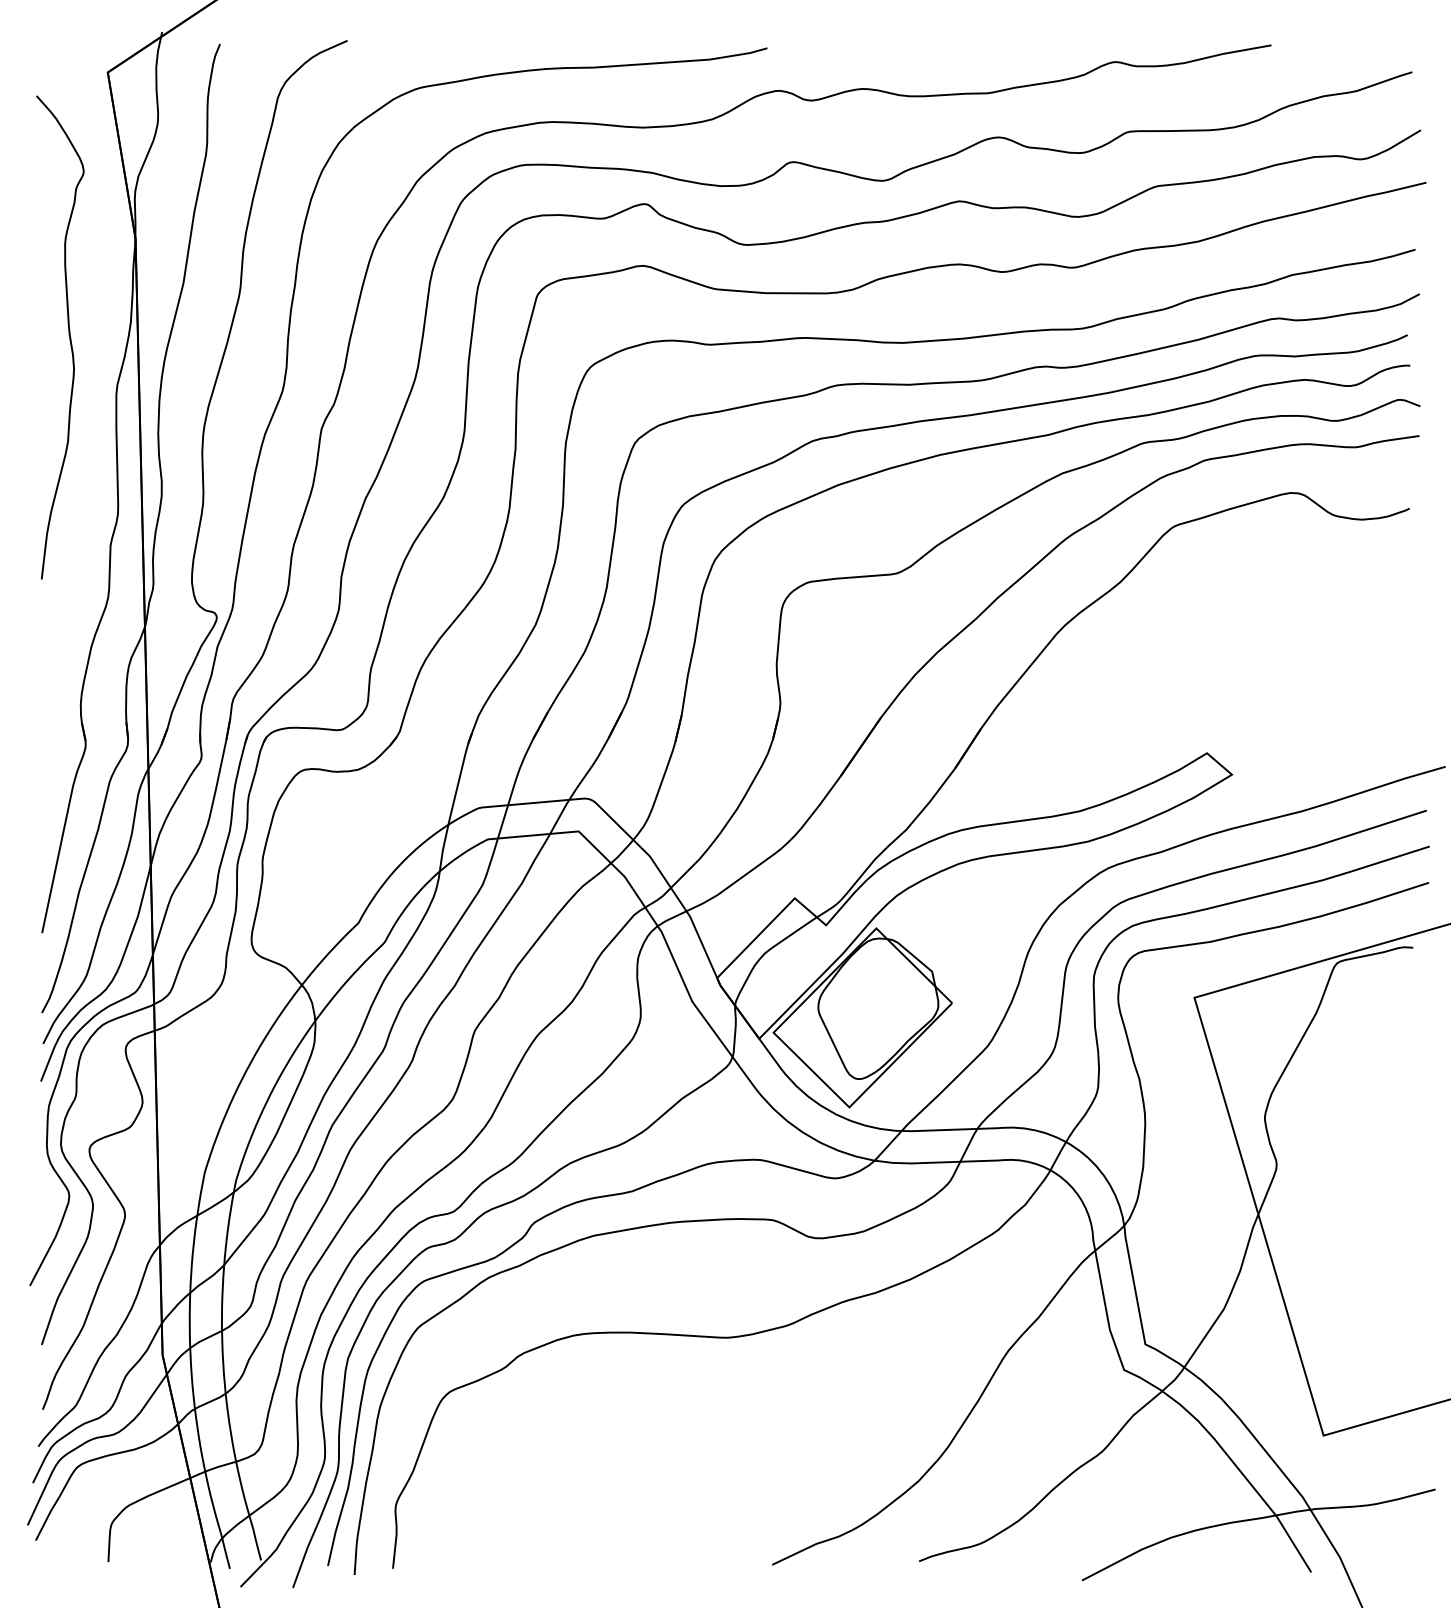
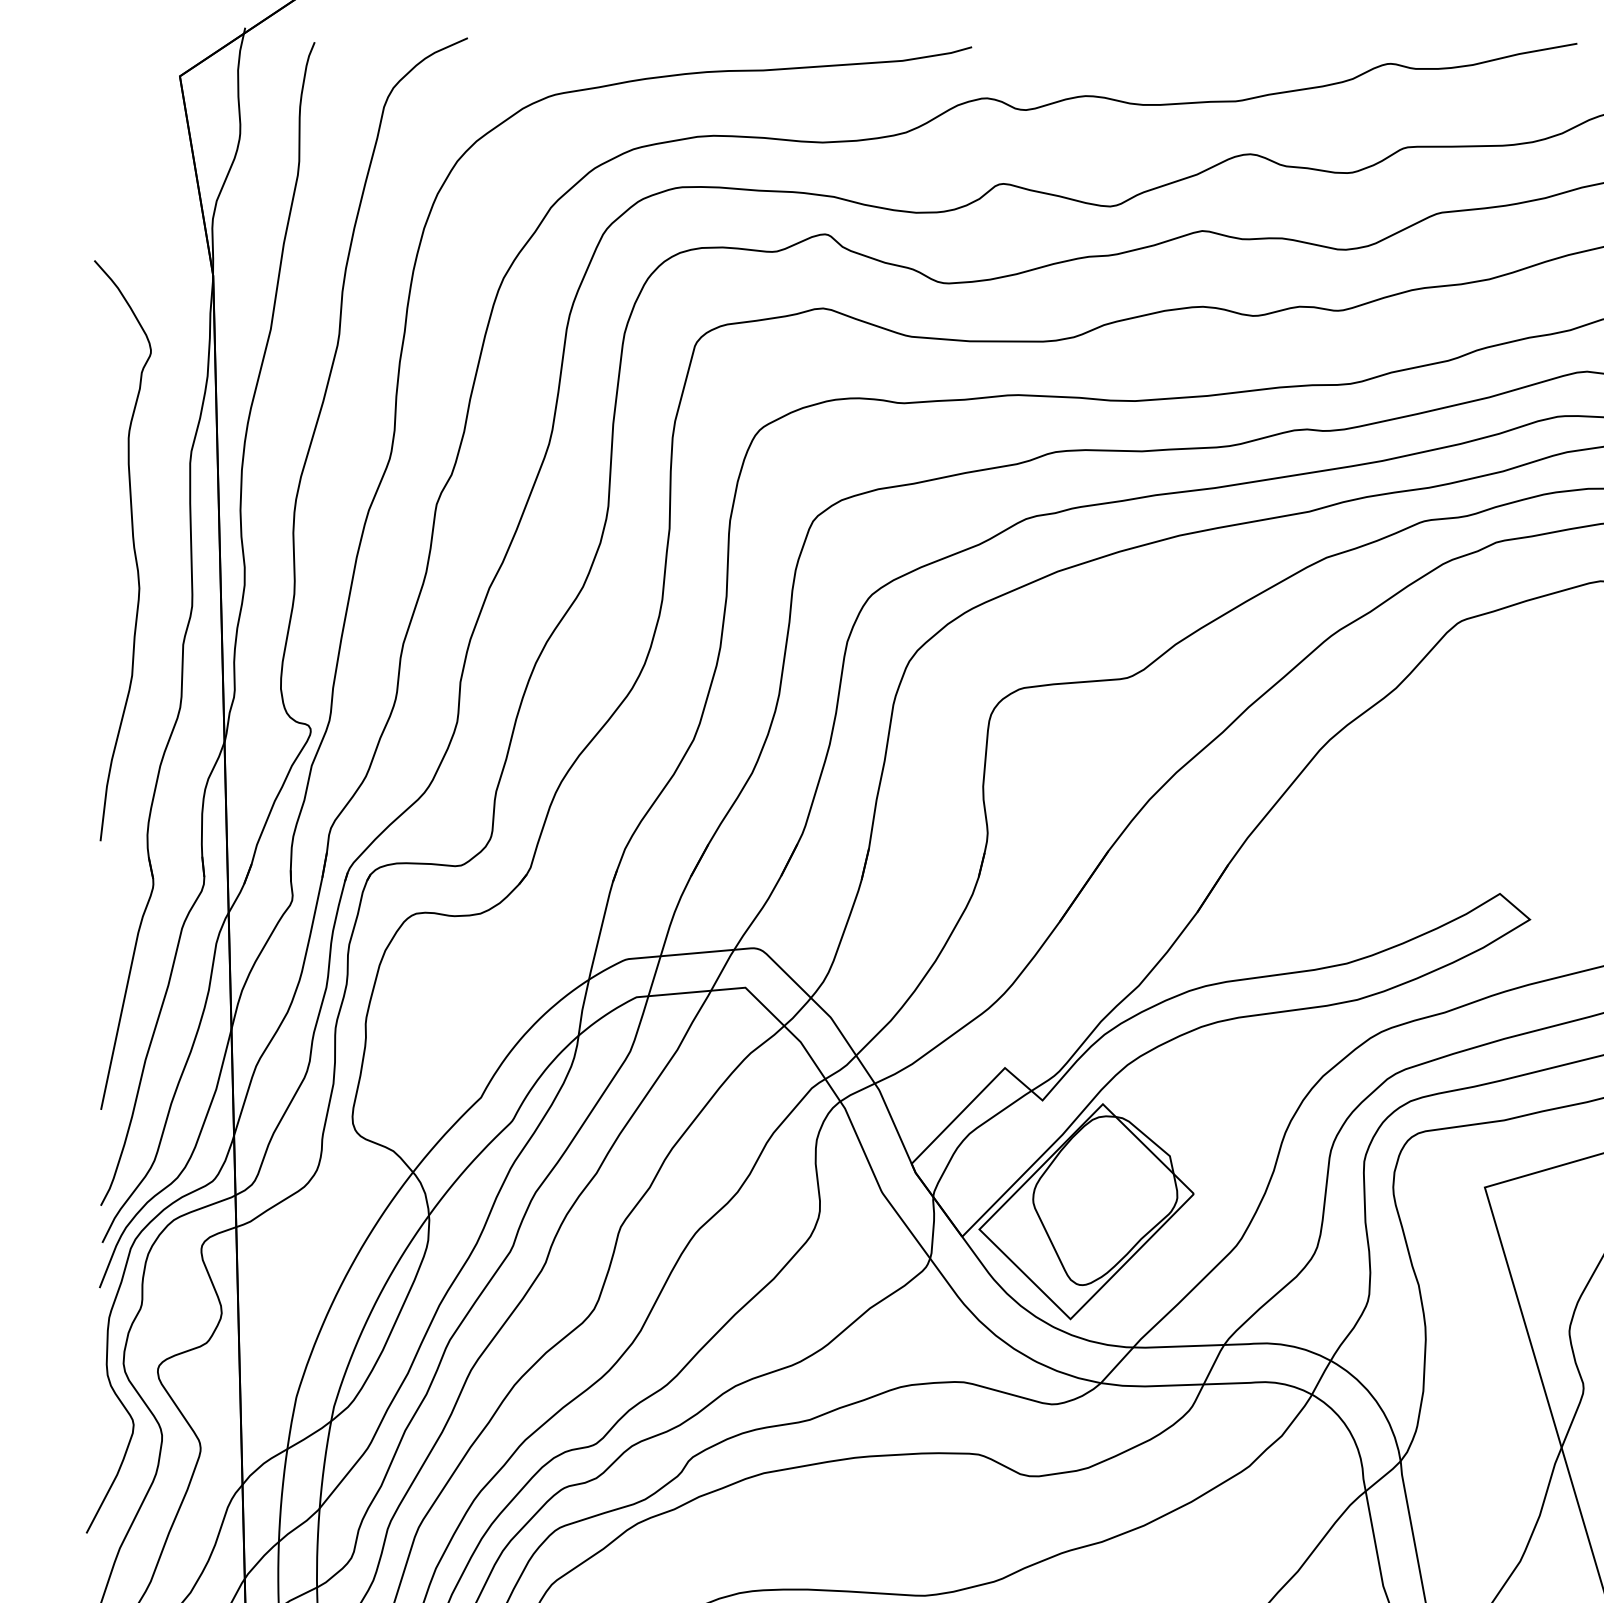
curve: (68, 335) -> (132, 548), moved

